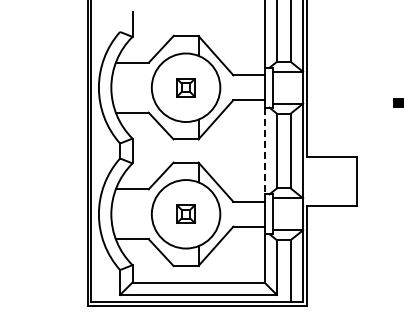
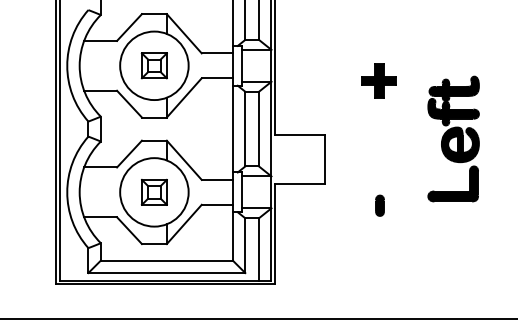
part: (185, 87) -> (153, 65), size x1.43
line: (264, 151) -> (232, 129), dashed -> solid
part: (185, 213) -> (153, 191), size x1.43

